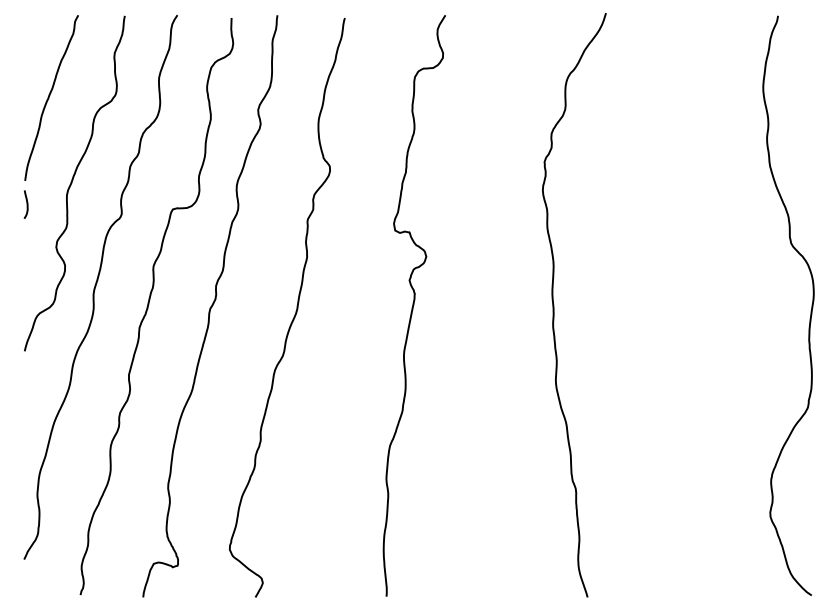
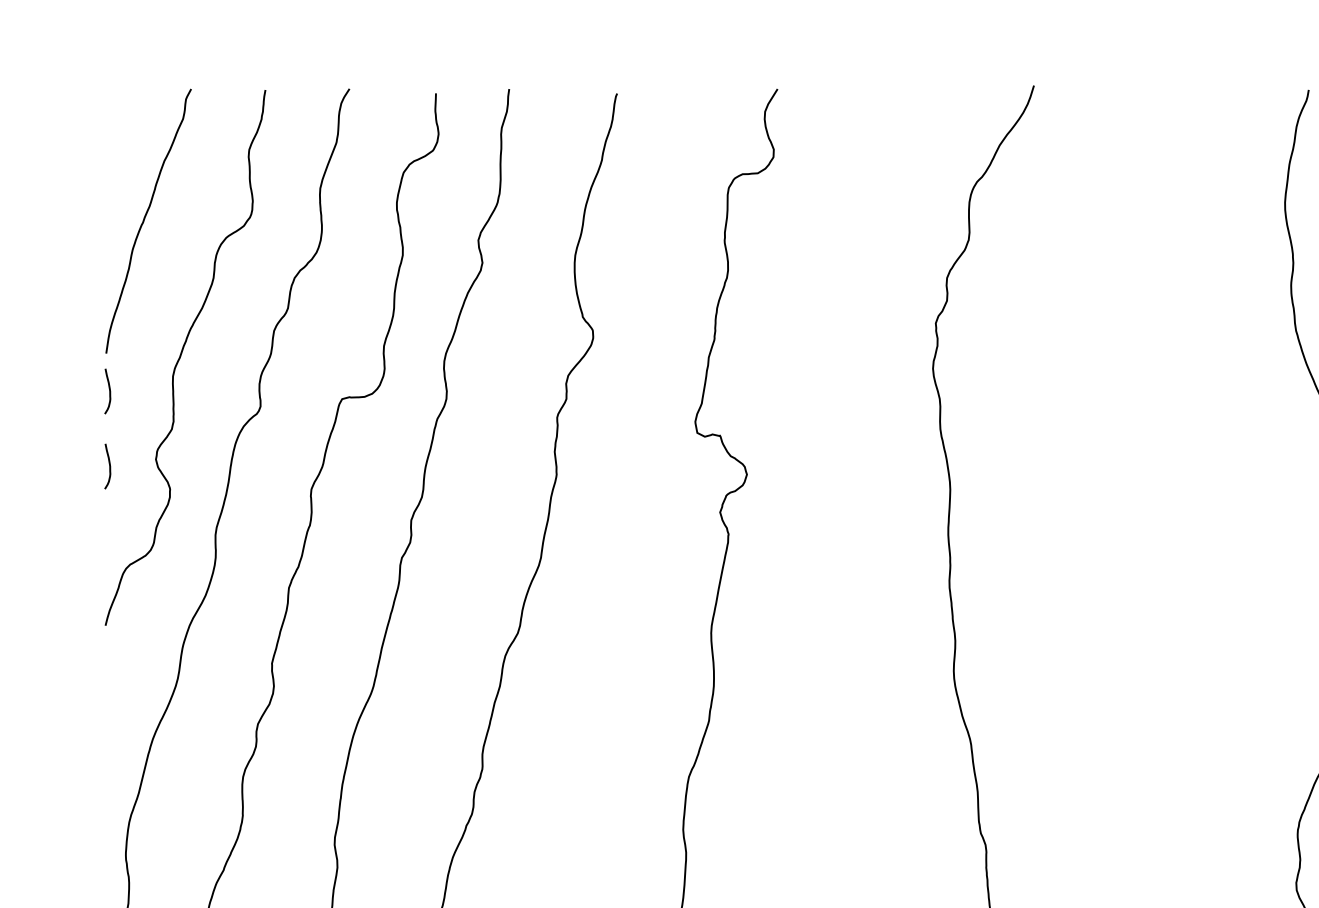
curve: (26, 251) -> (108, 466), added

